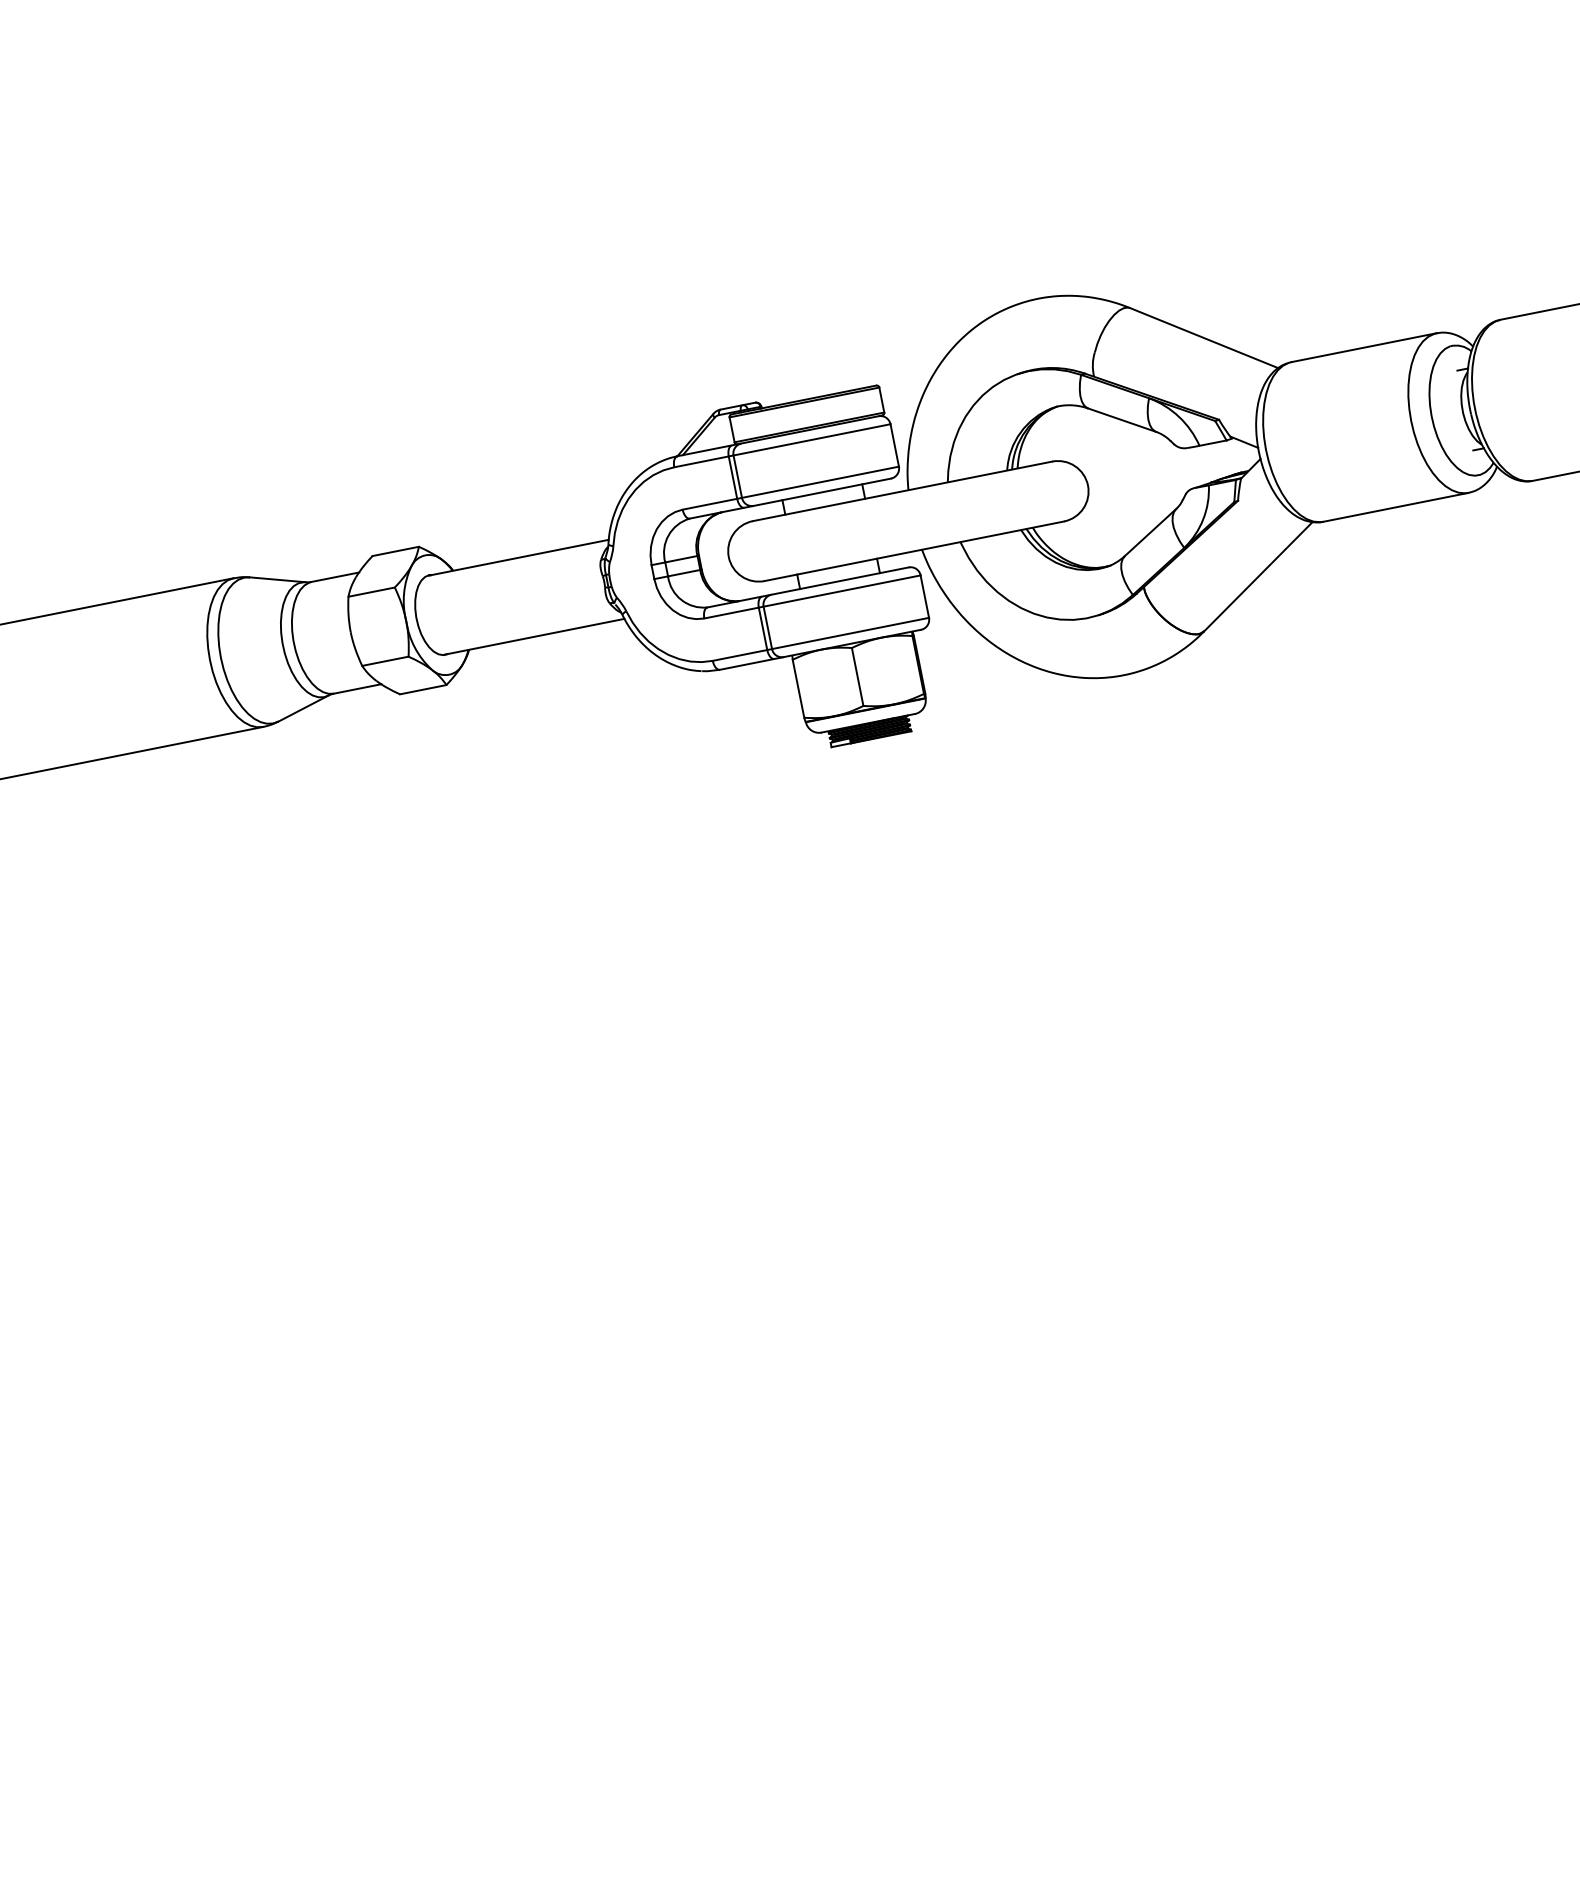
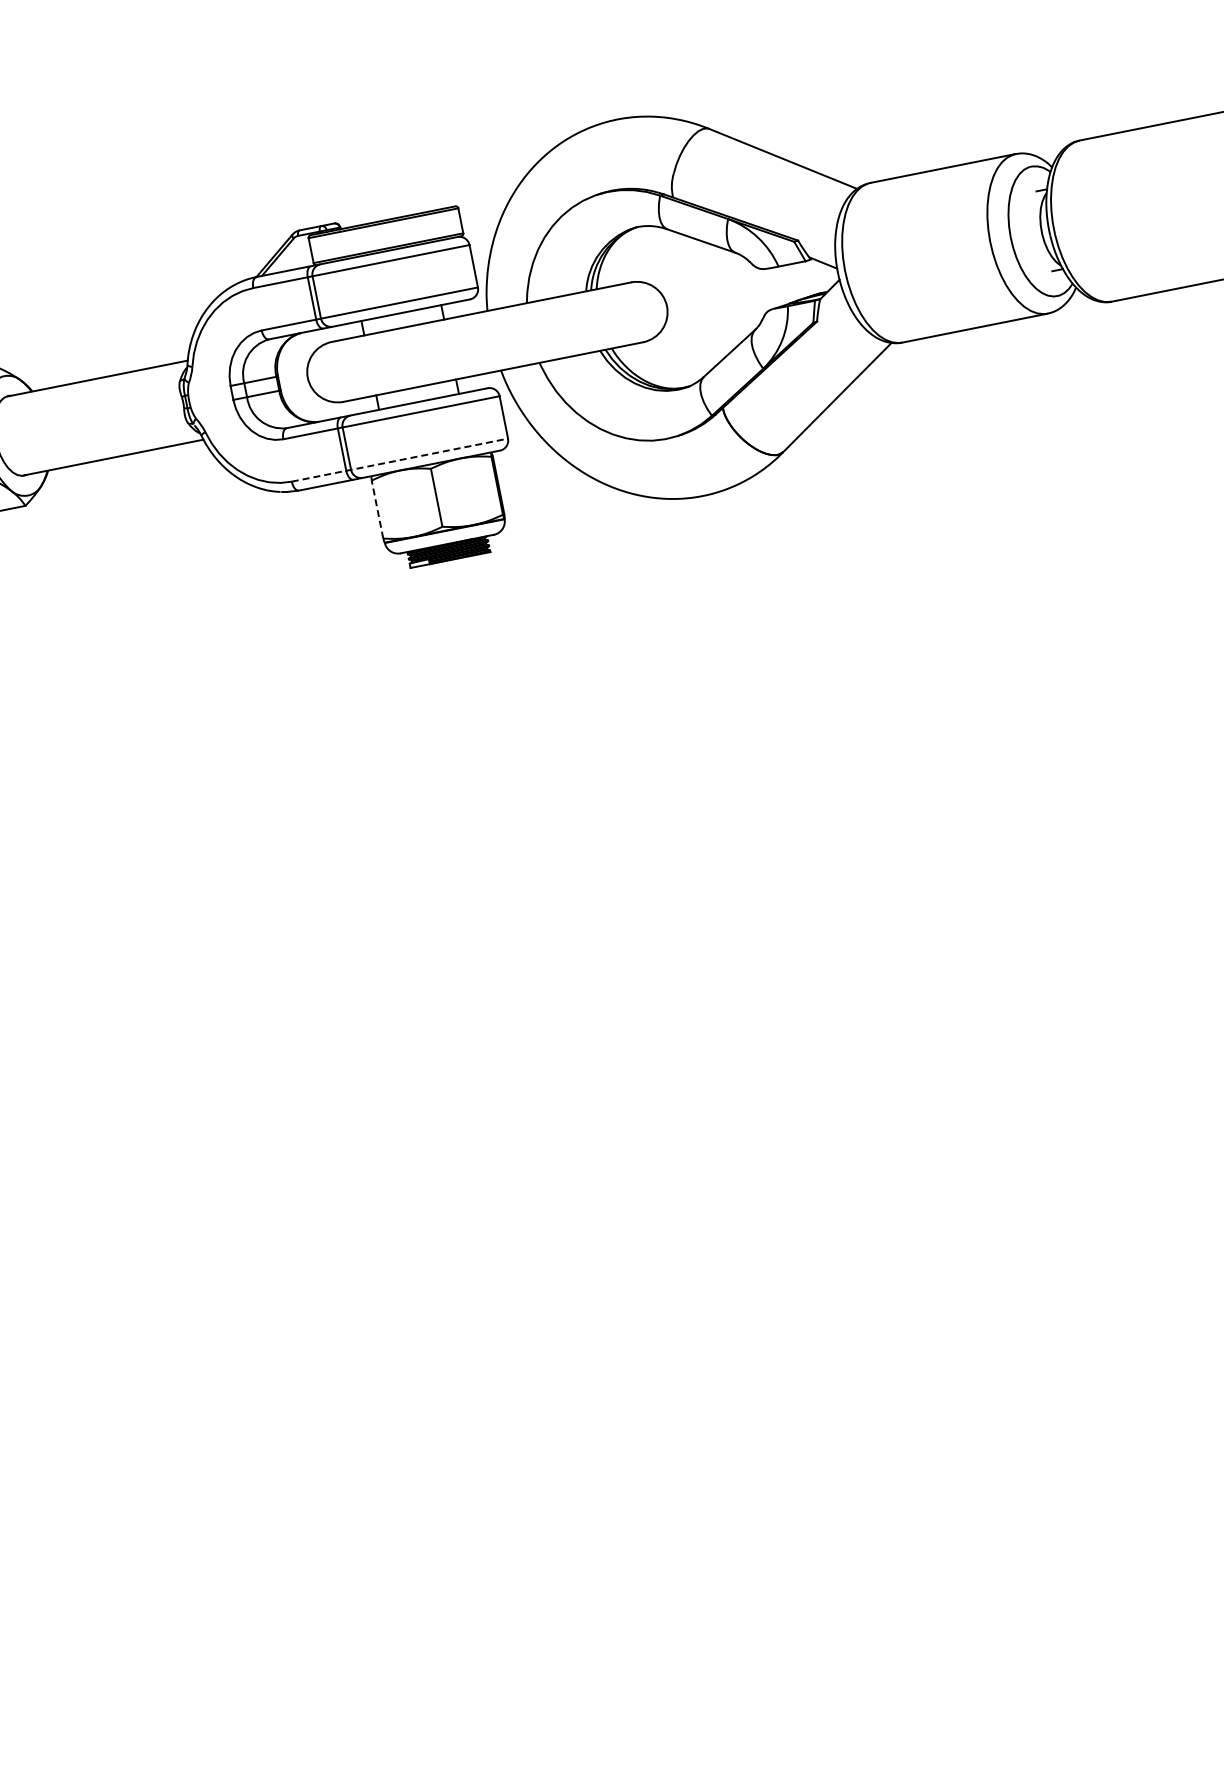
line: (821, 639) -> (400, 460), solid -> dashed
line: (798, 688) -> (377, 509), solid -> dashed

